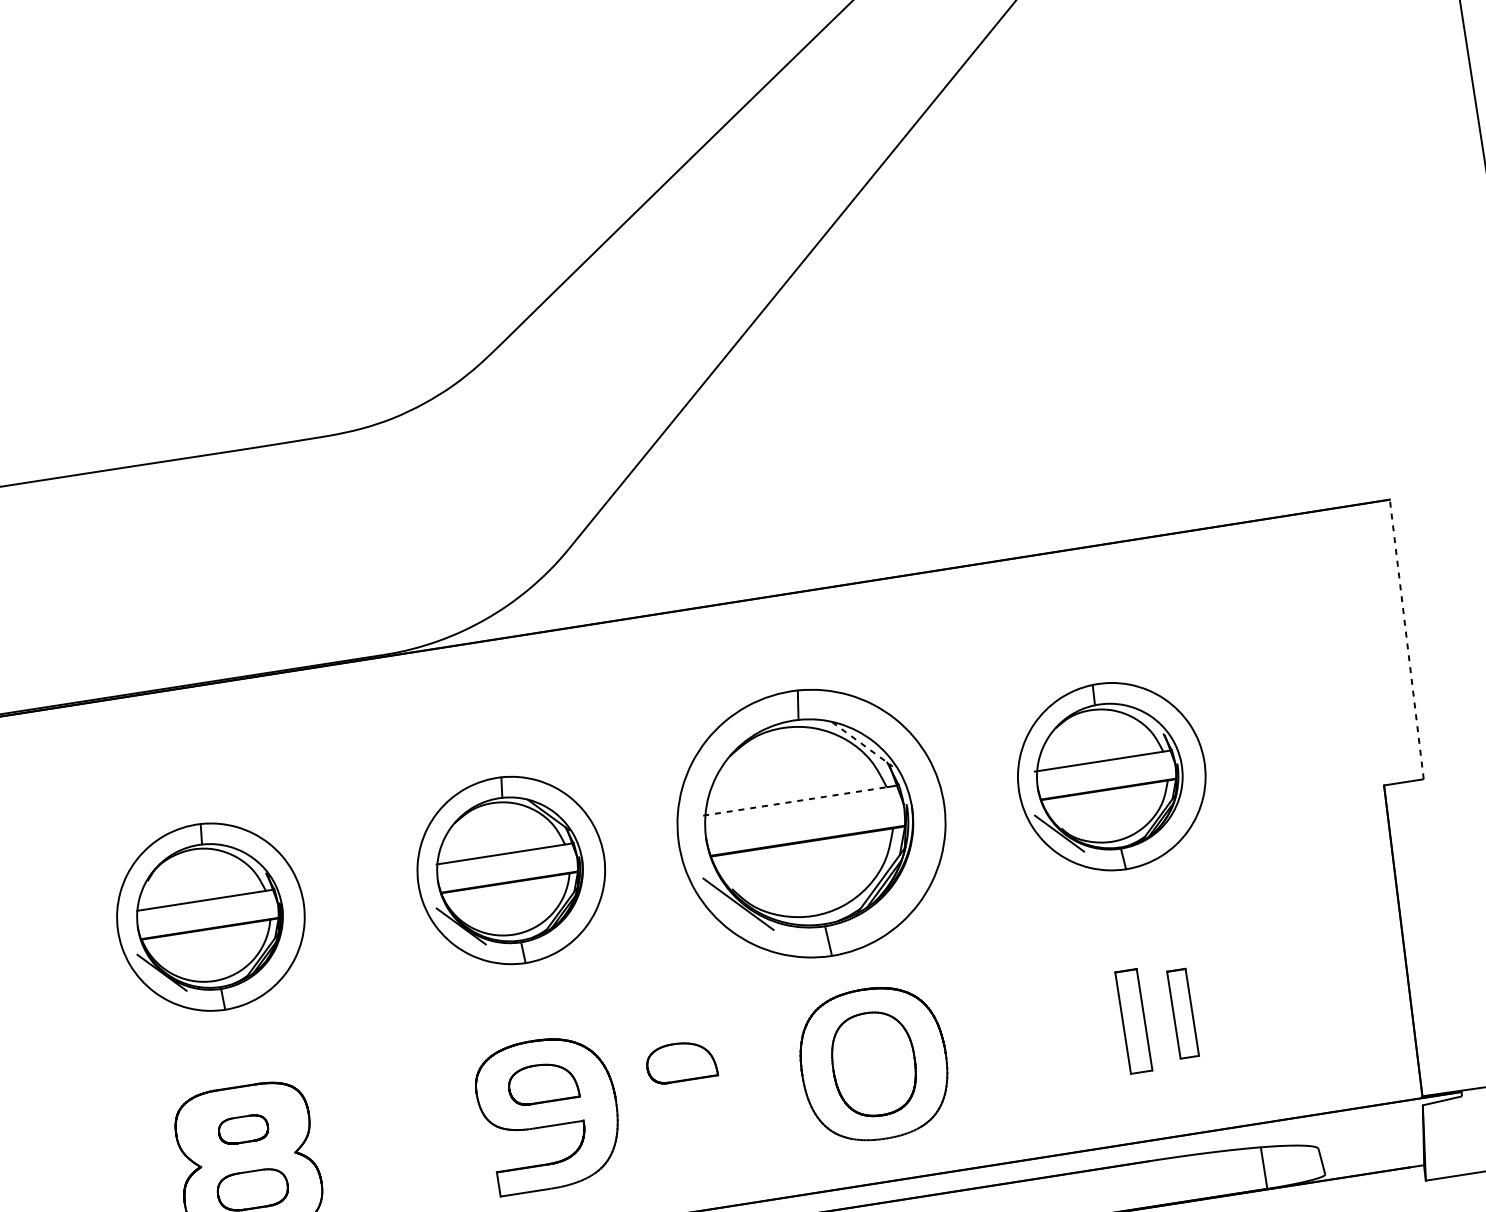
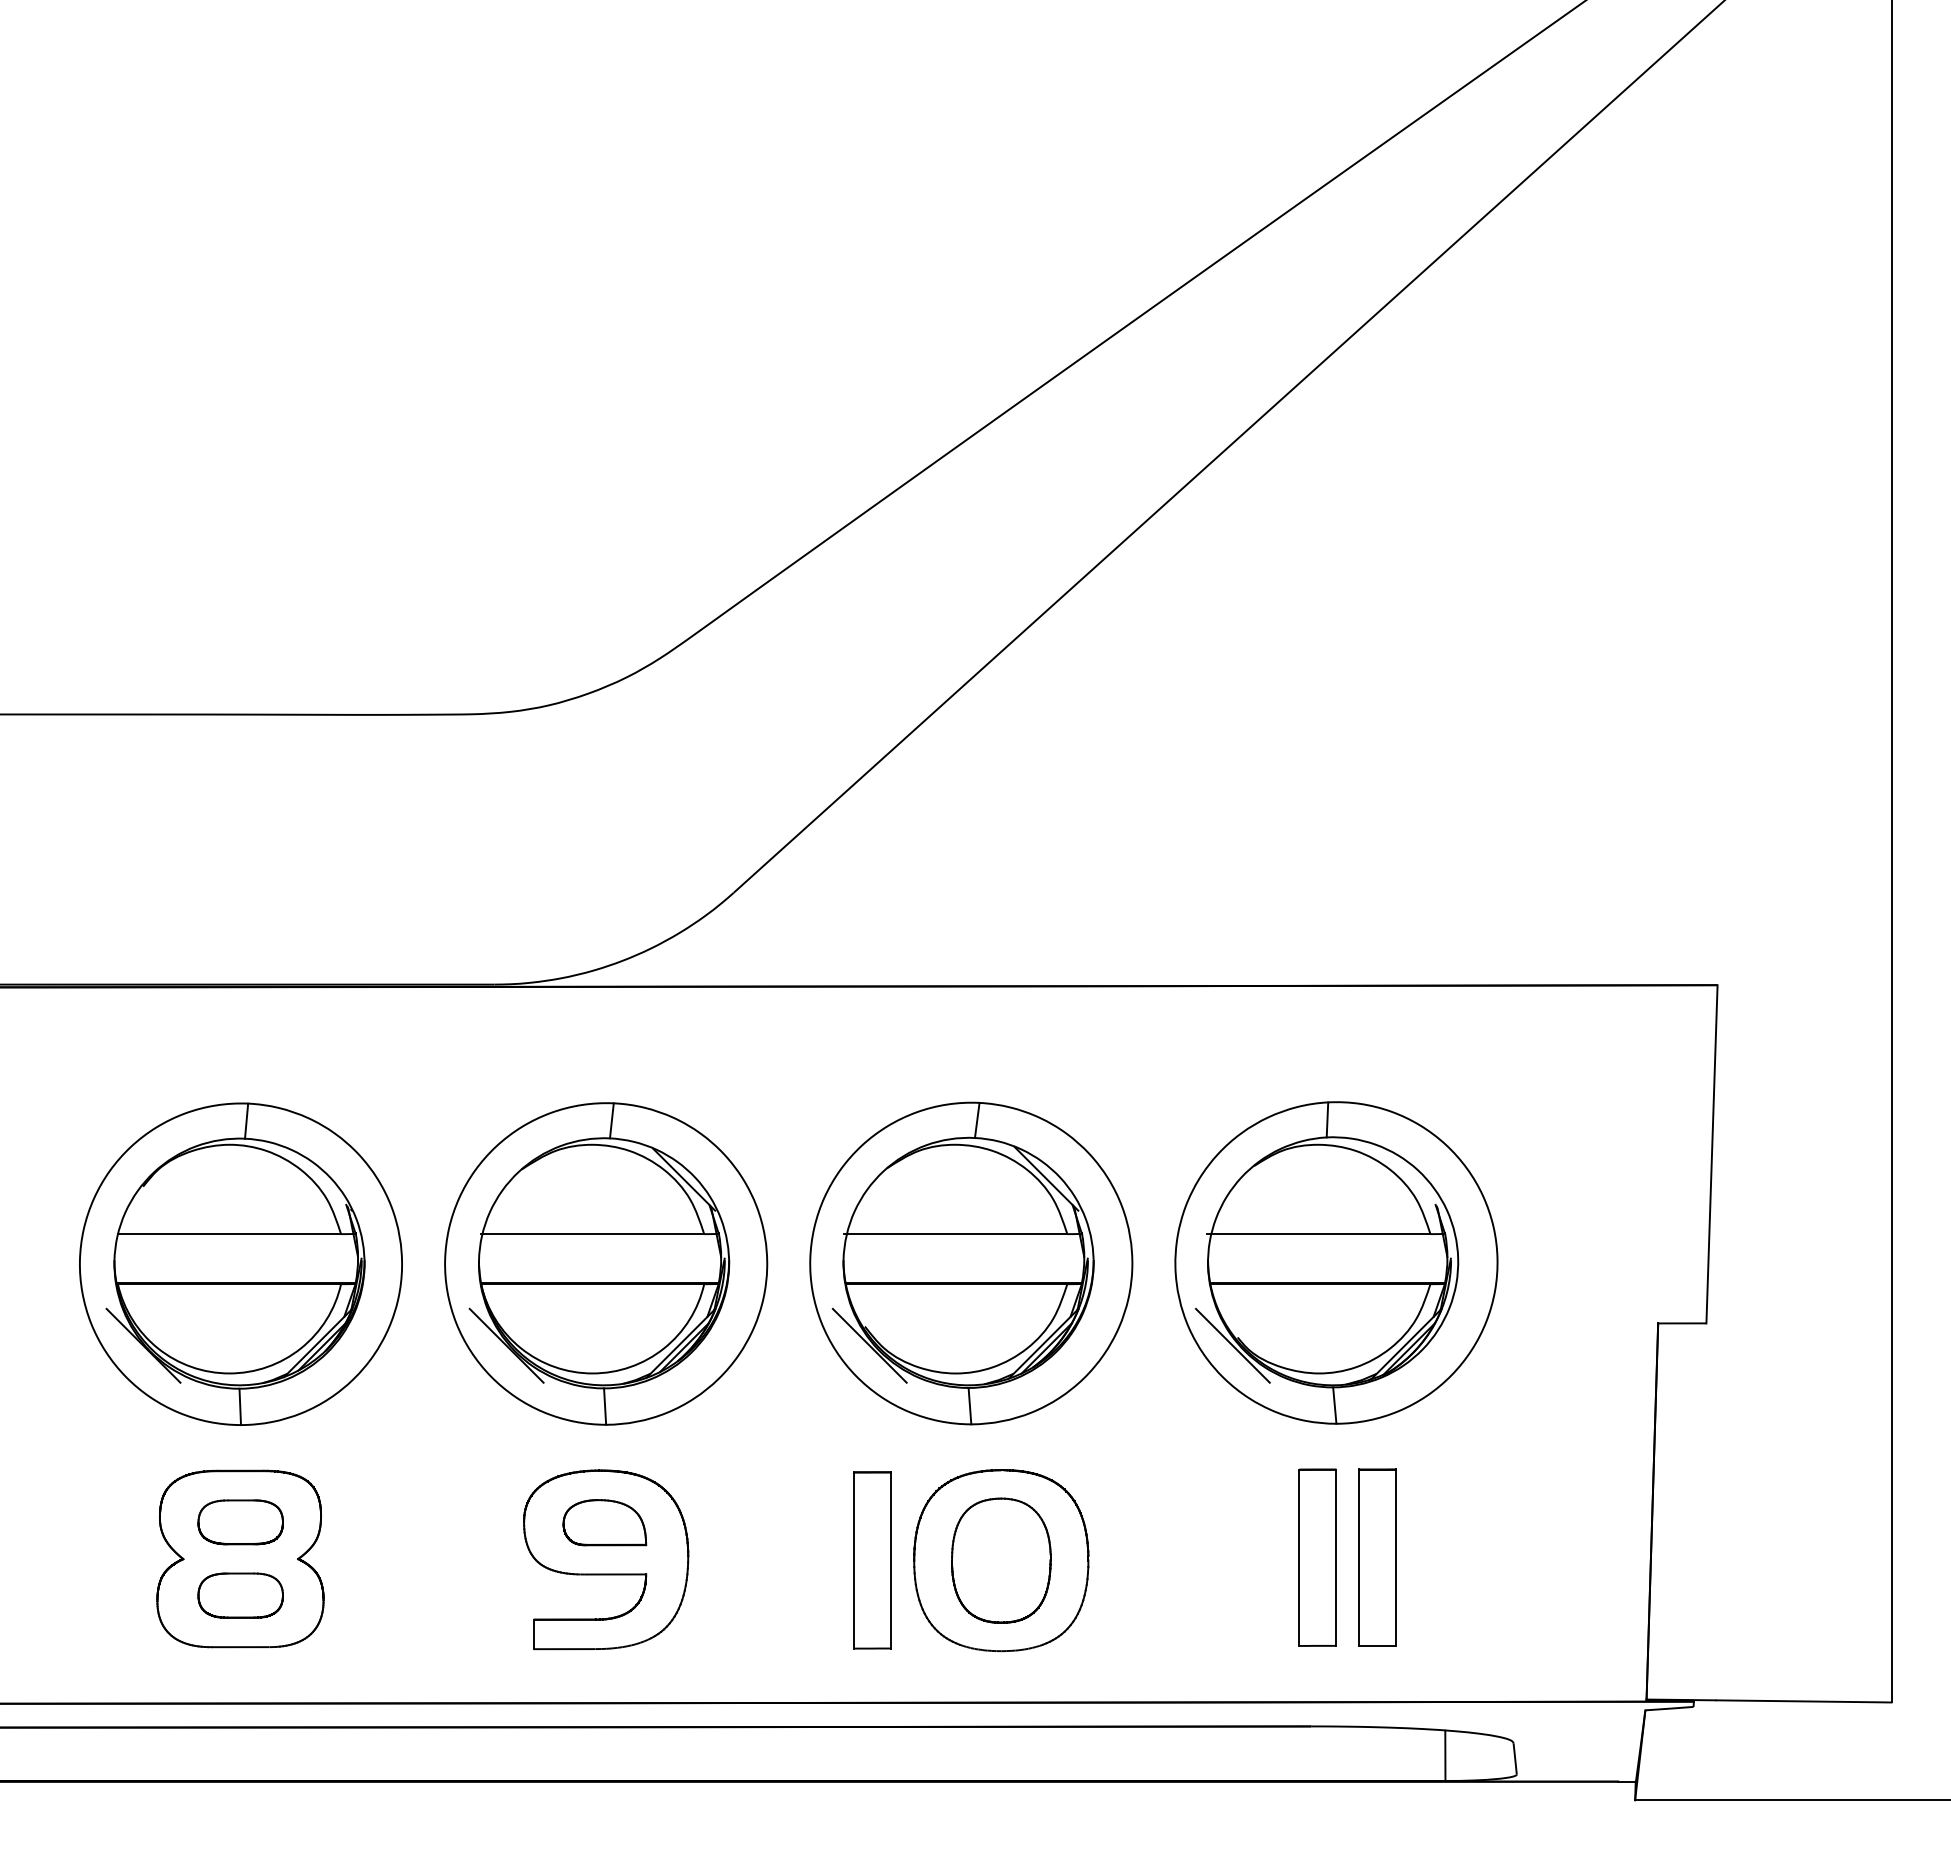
line: (1407, 638) -> (1712, 1153), dashed -> solid
line: (862, 744) -> (1046, 1179), dashed -> solid
part: (1111, 776) -> (1336, 1262), size x1.43
line: (794, 801) -> (955, 1234), dashed -> solid
part: (511, 870) -> (606, 1263), size x1.43
part: (210, 916) -> (240, 1263), size x1.43
part: (1183, 1013) -> (1377, 1557), size x1.67
part: (1133, 1021) -> (1317, 1557), size x1.43
part: (680, 1061) -> (772, 1522), removed
part: (768, 1080) -> (872, 1560), added
part: (243, 1129) -> (240, 1522), size x1.43

